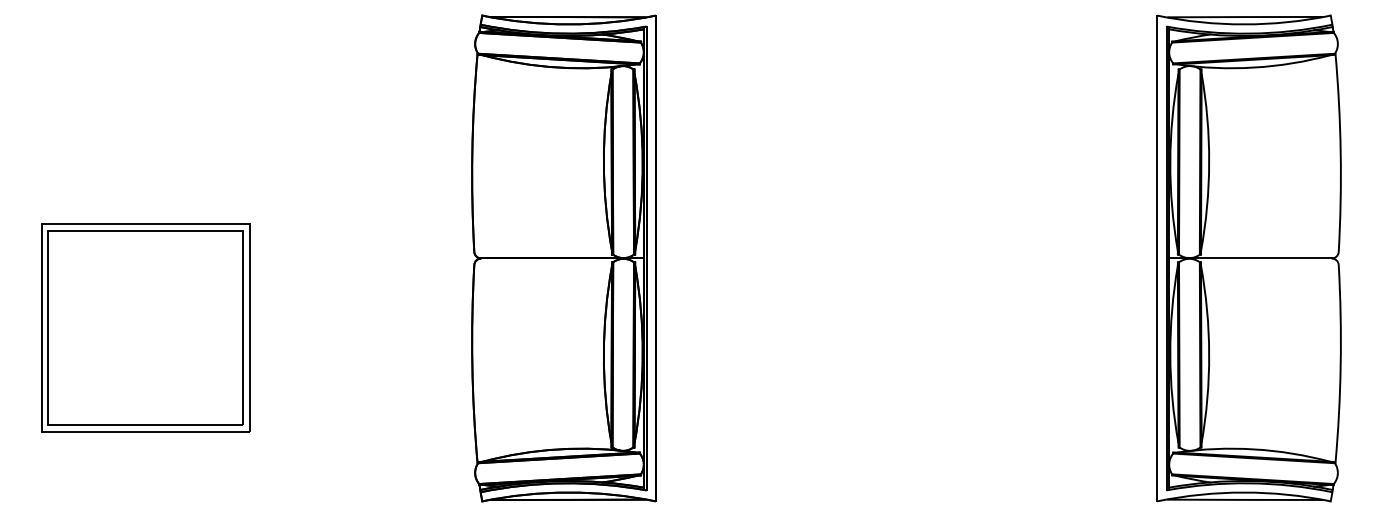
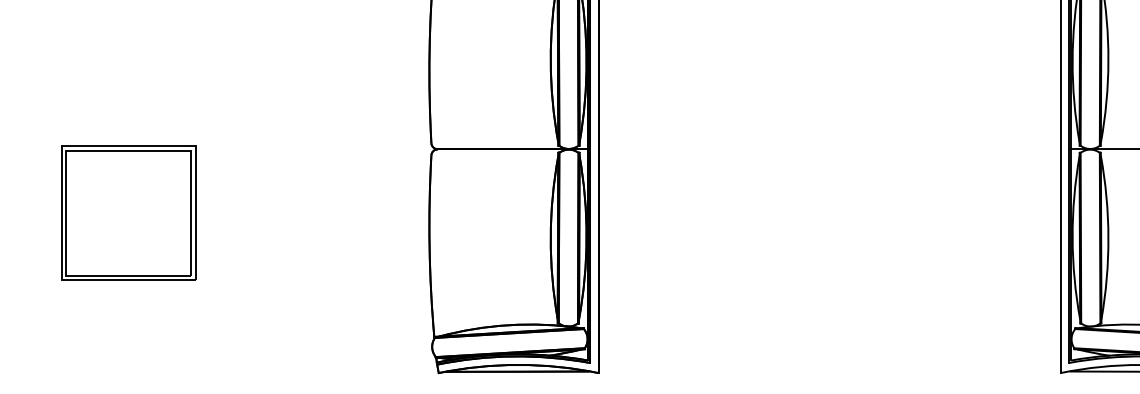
part: (145, 327) -> (128, 212), size x0.7

